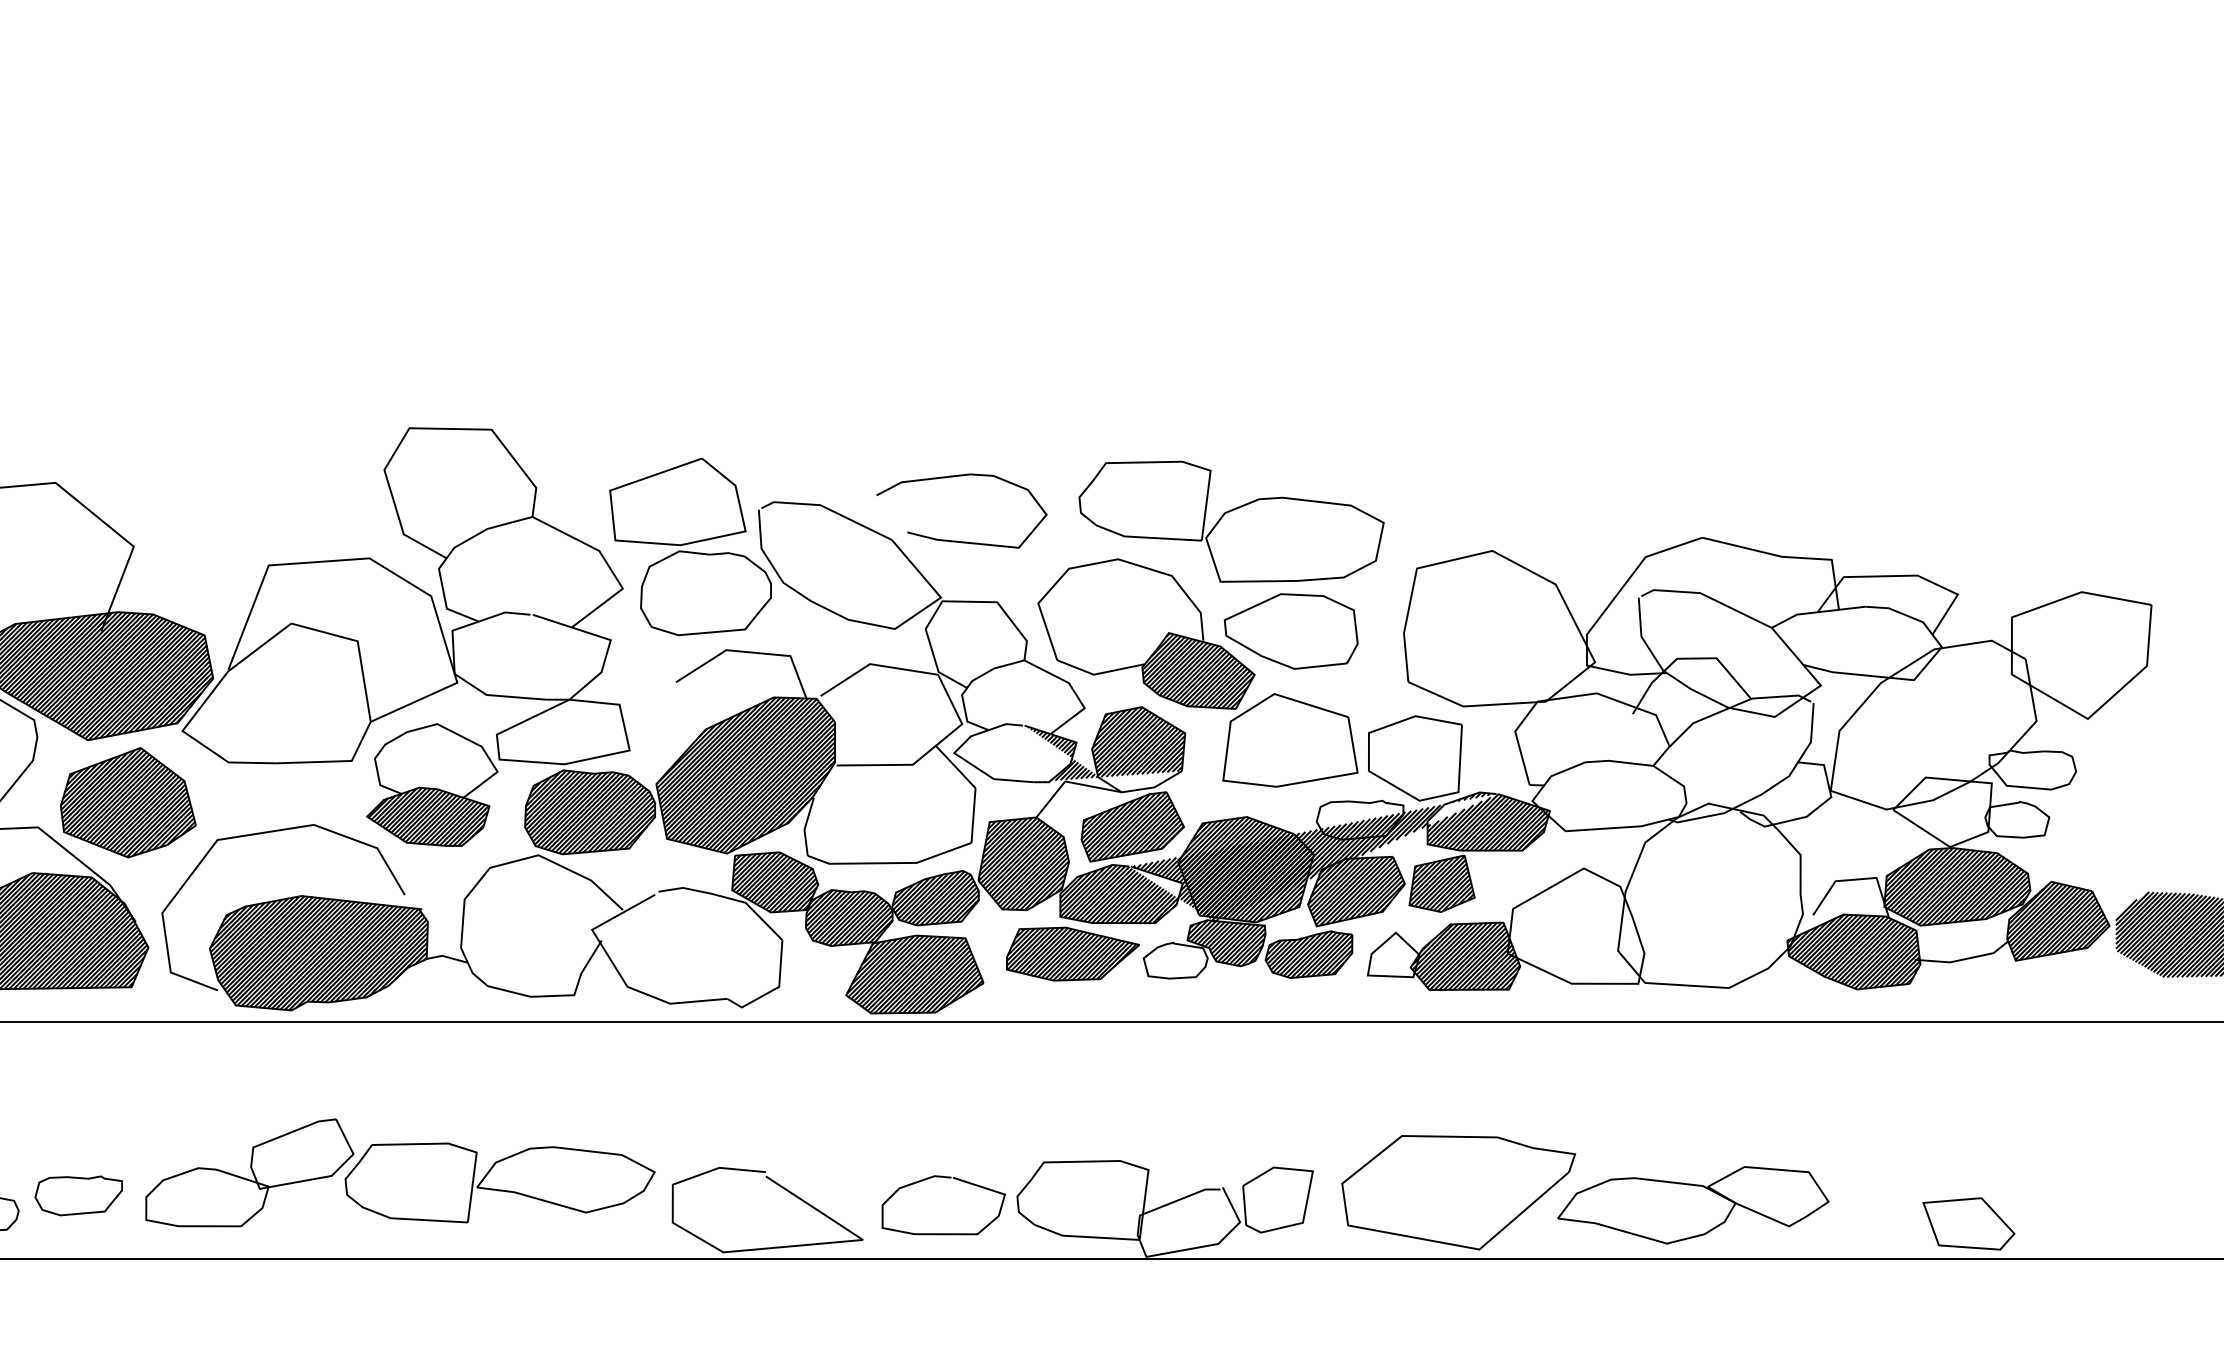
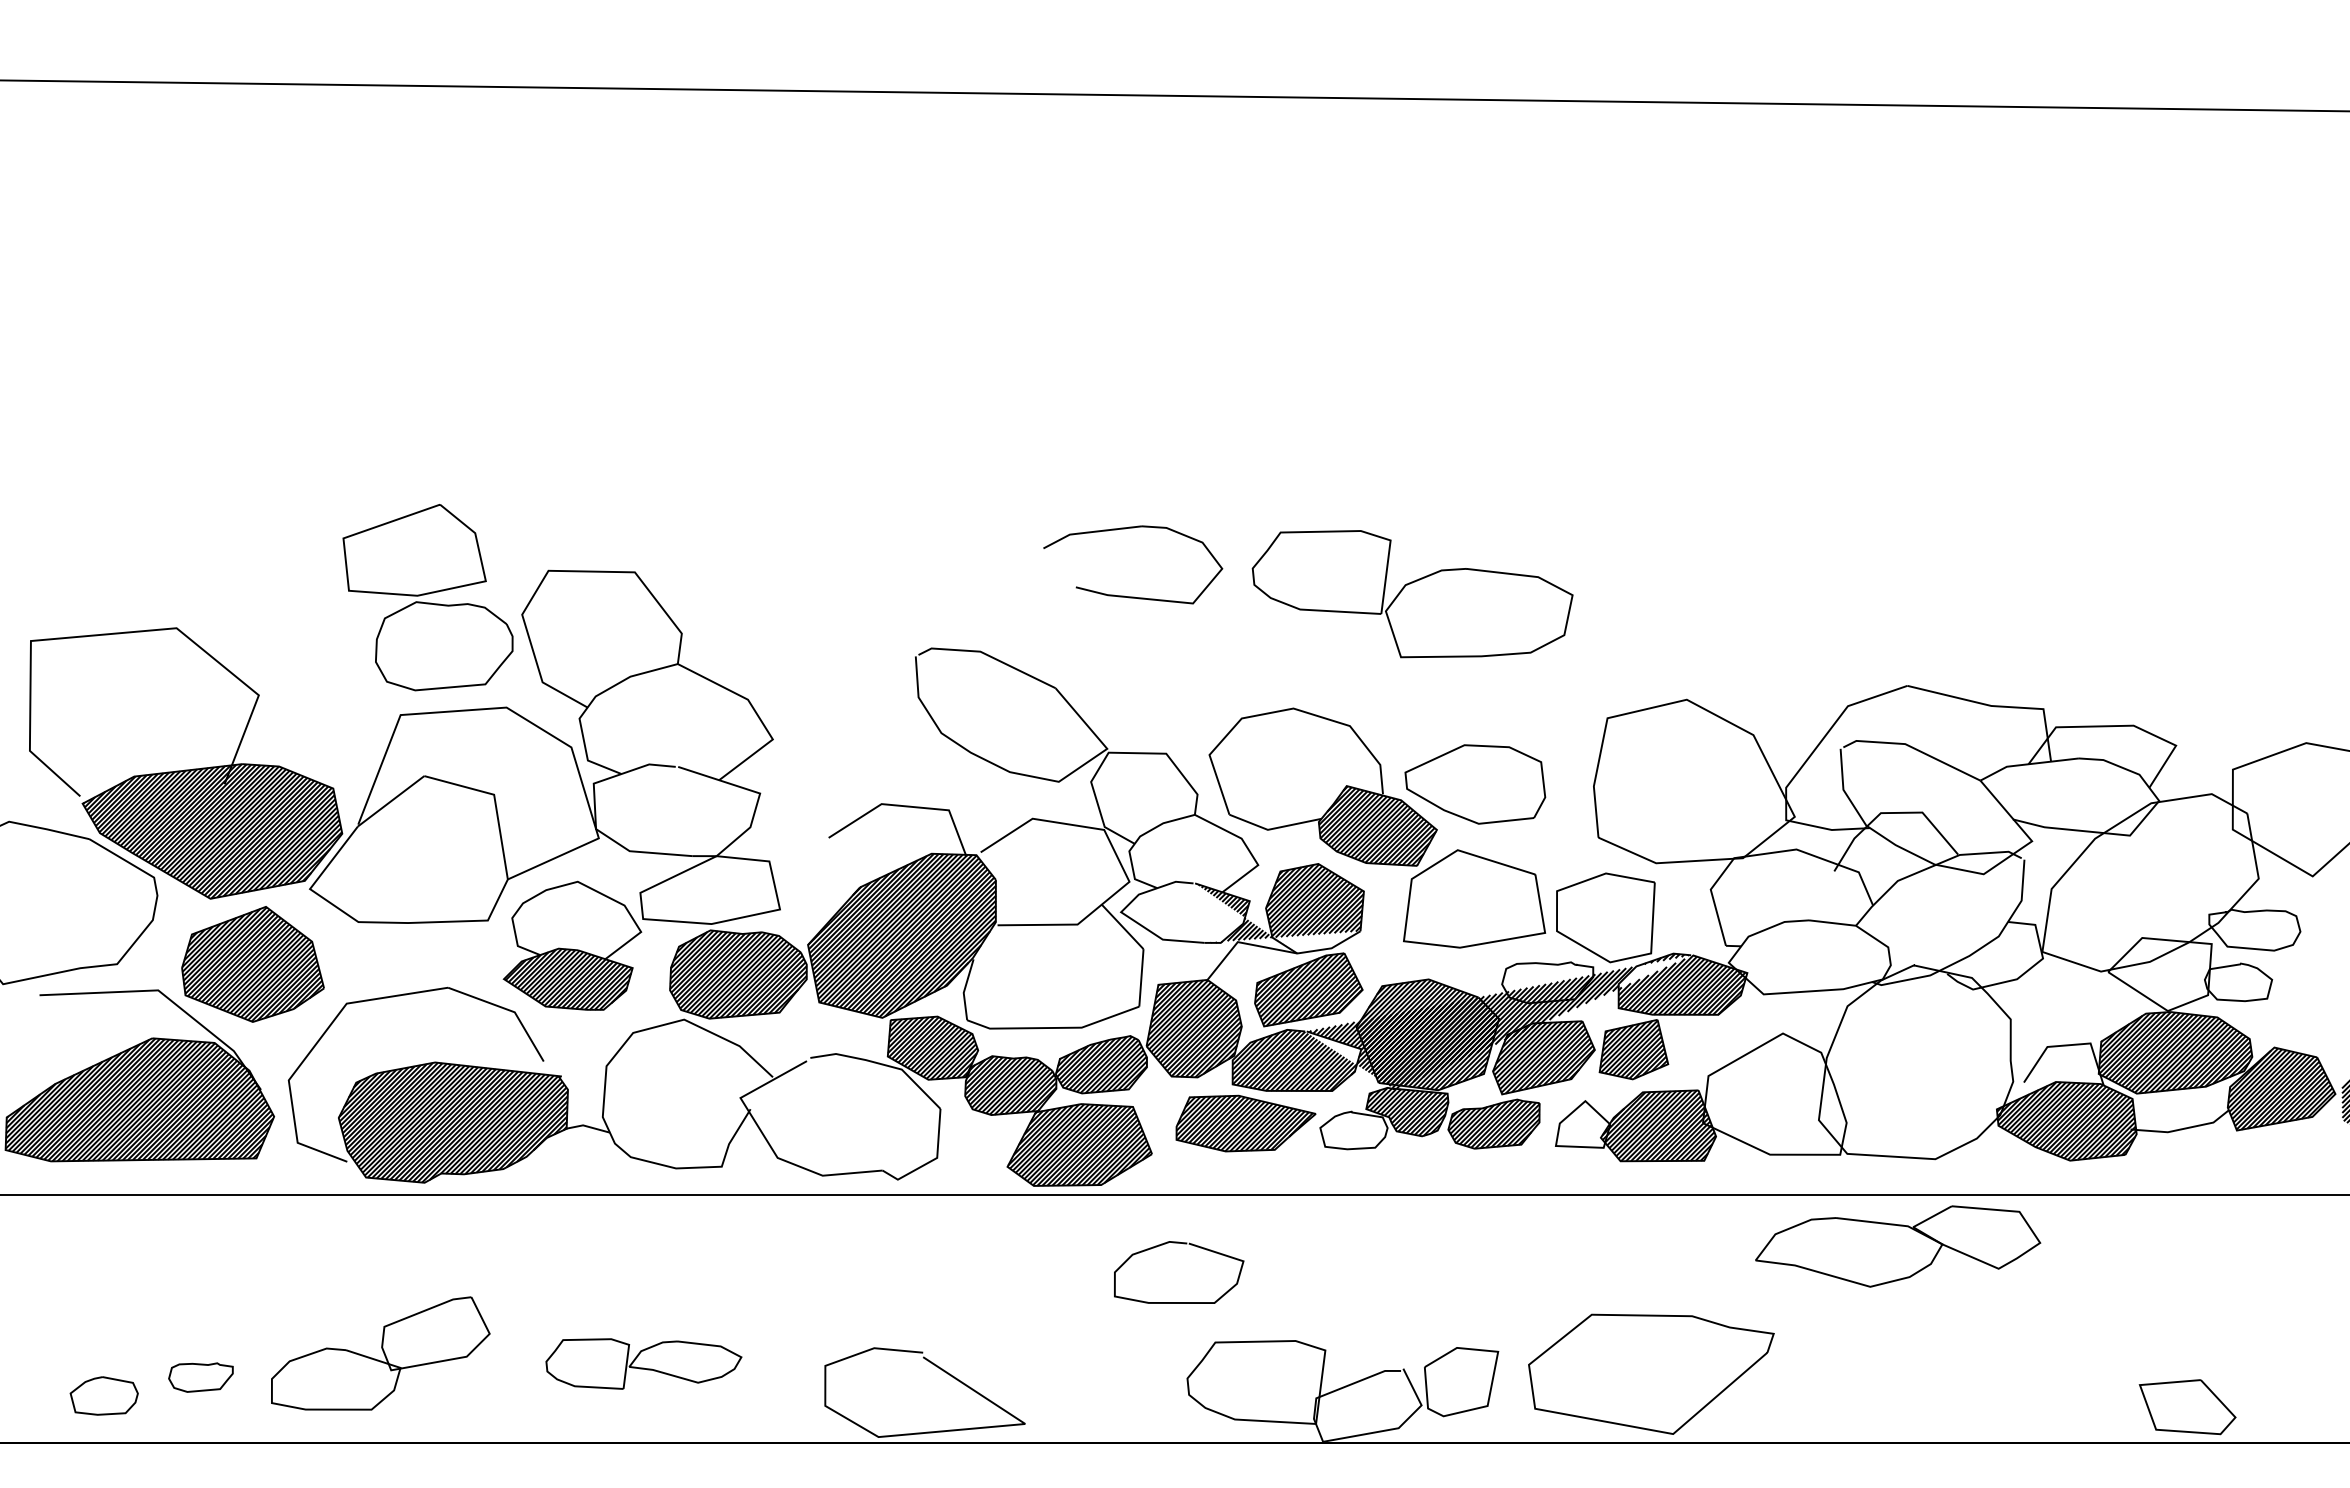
part: (1231, 522) -> (1412, 594), moved
part: (962, 541) -> (1133, 596), moved
part: (690, 546) -> (427, 597), moved
curve: (947, 1178) -> (1183, 1244), moved
part: (499, 1182) -> (643, 1363), size x0.6
part: (78, 1195) -> (200, 1377), size x0.7
part: (1693, 1205) -> (1898, 1246), moved

